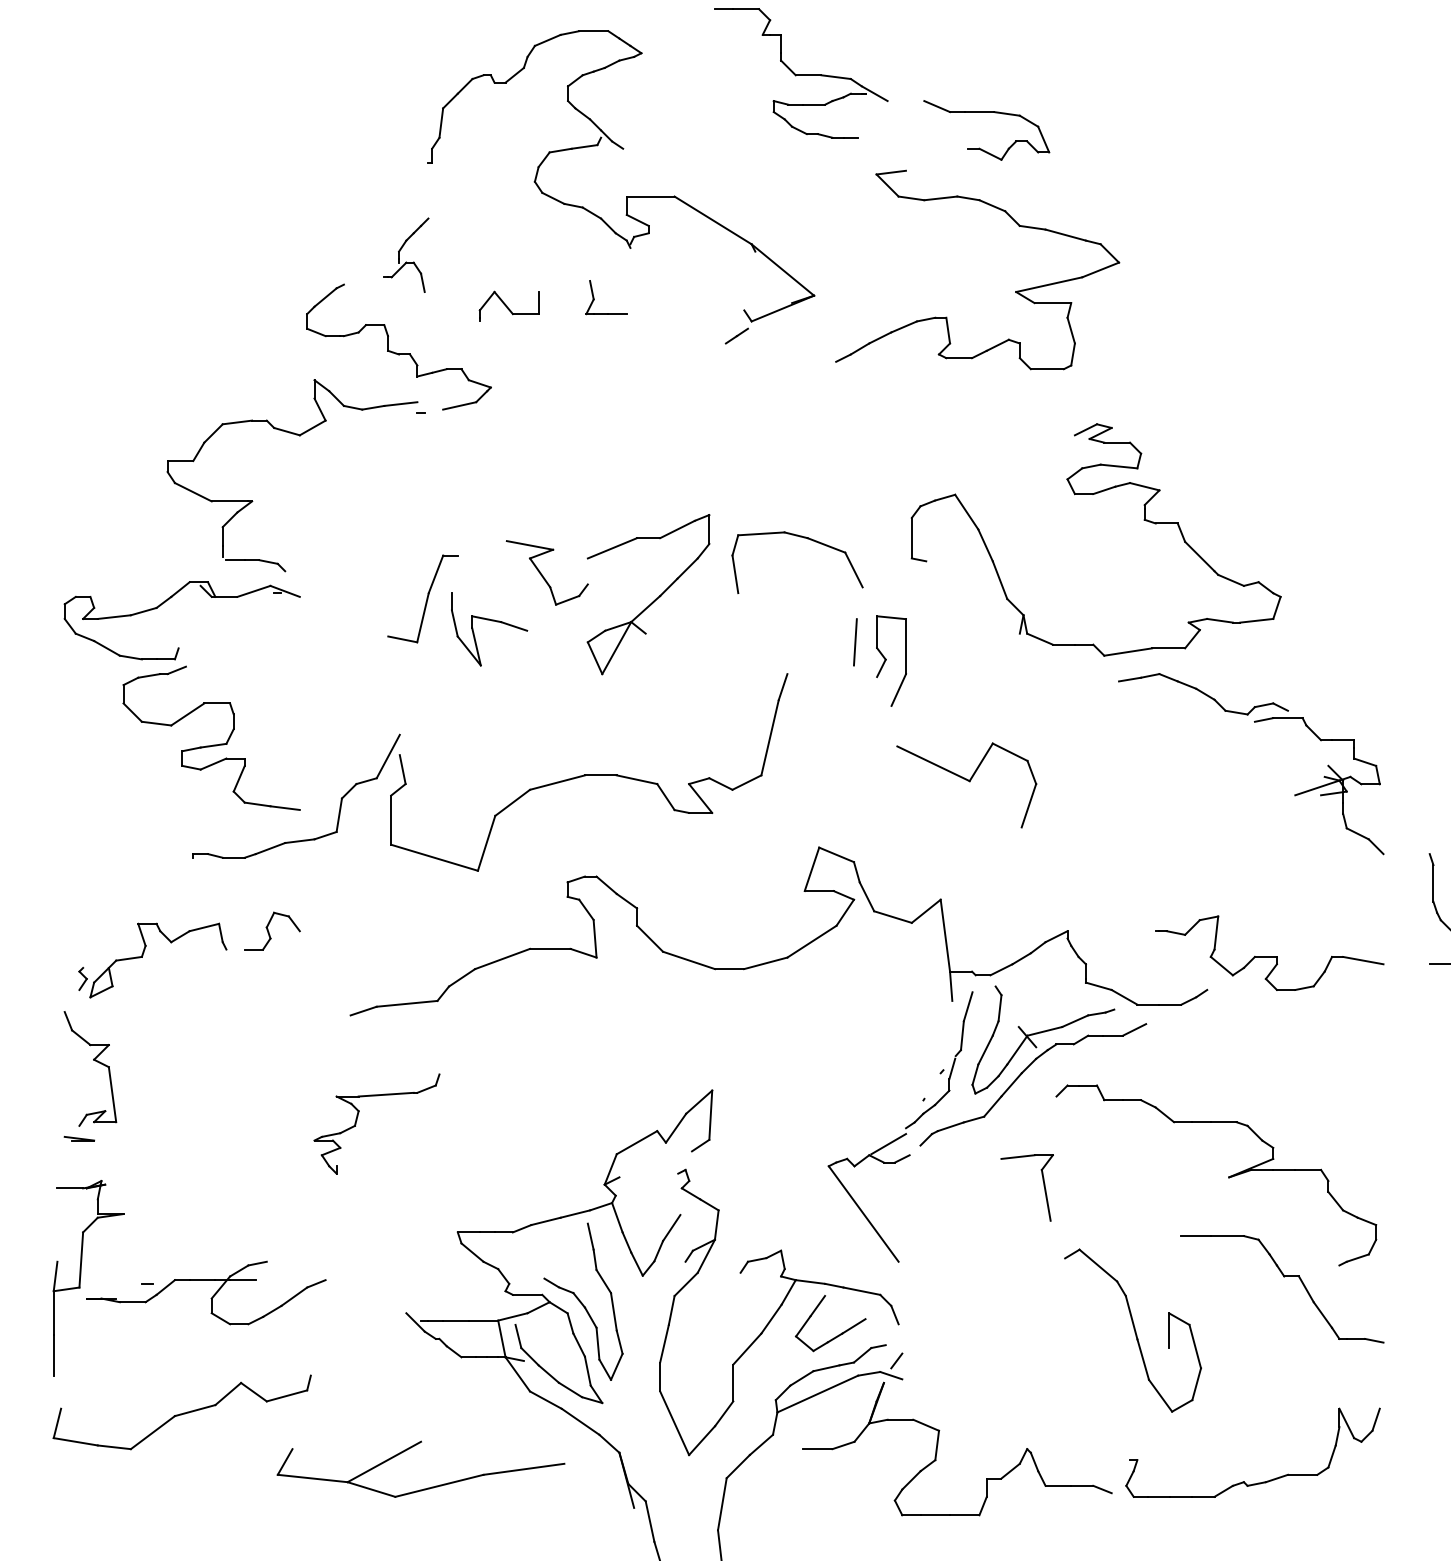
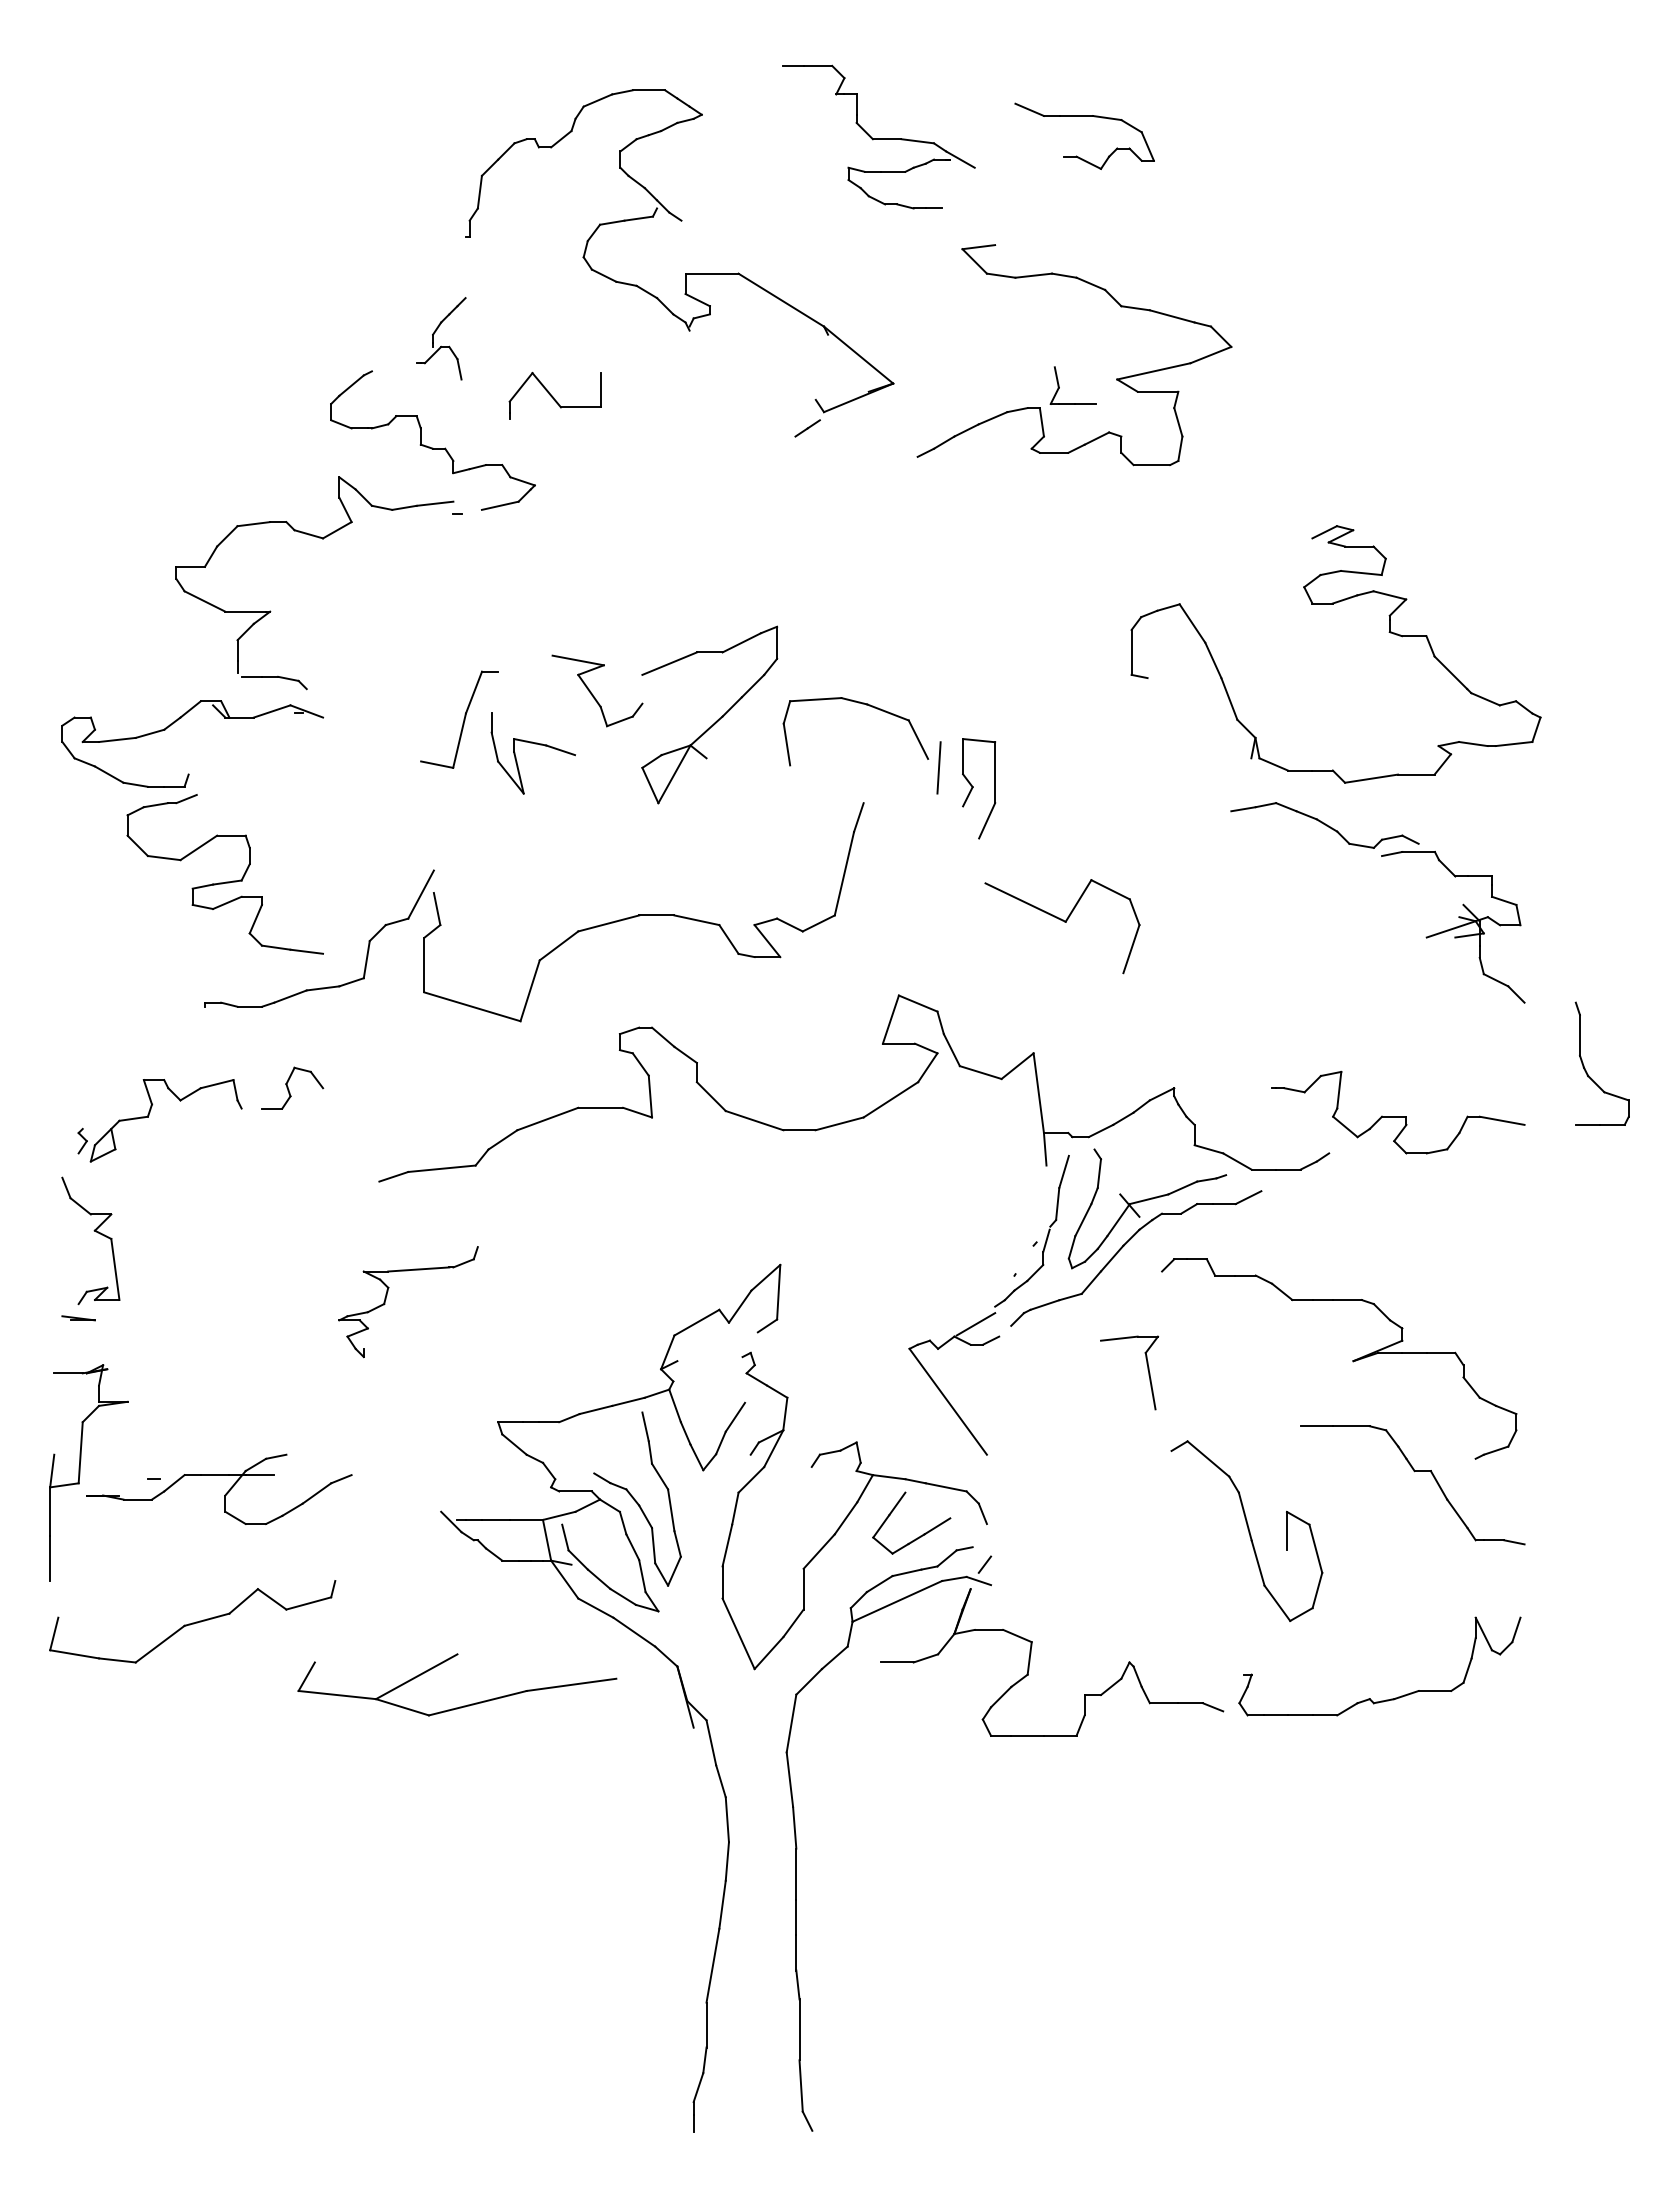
part: (986, 112) -> (1084, 116), moved
part: (594, 297) -> (1059, 385), moved
part: (508, 306) -> (554, 395), size x1.4
part: (1093, 494) -> (1333, 604), moved
part: (803, 538) -> (862, 704), moved

